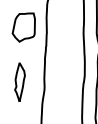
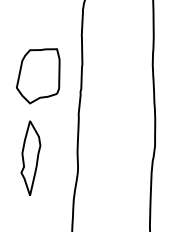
part: (23, 27) -> (37, 76), moved

